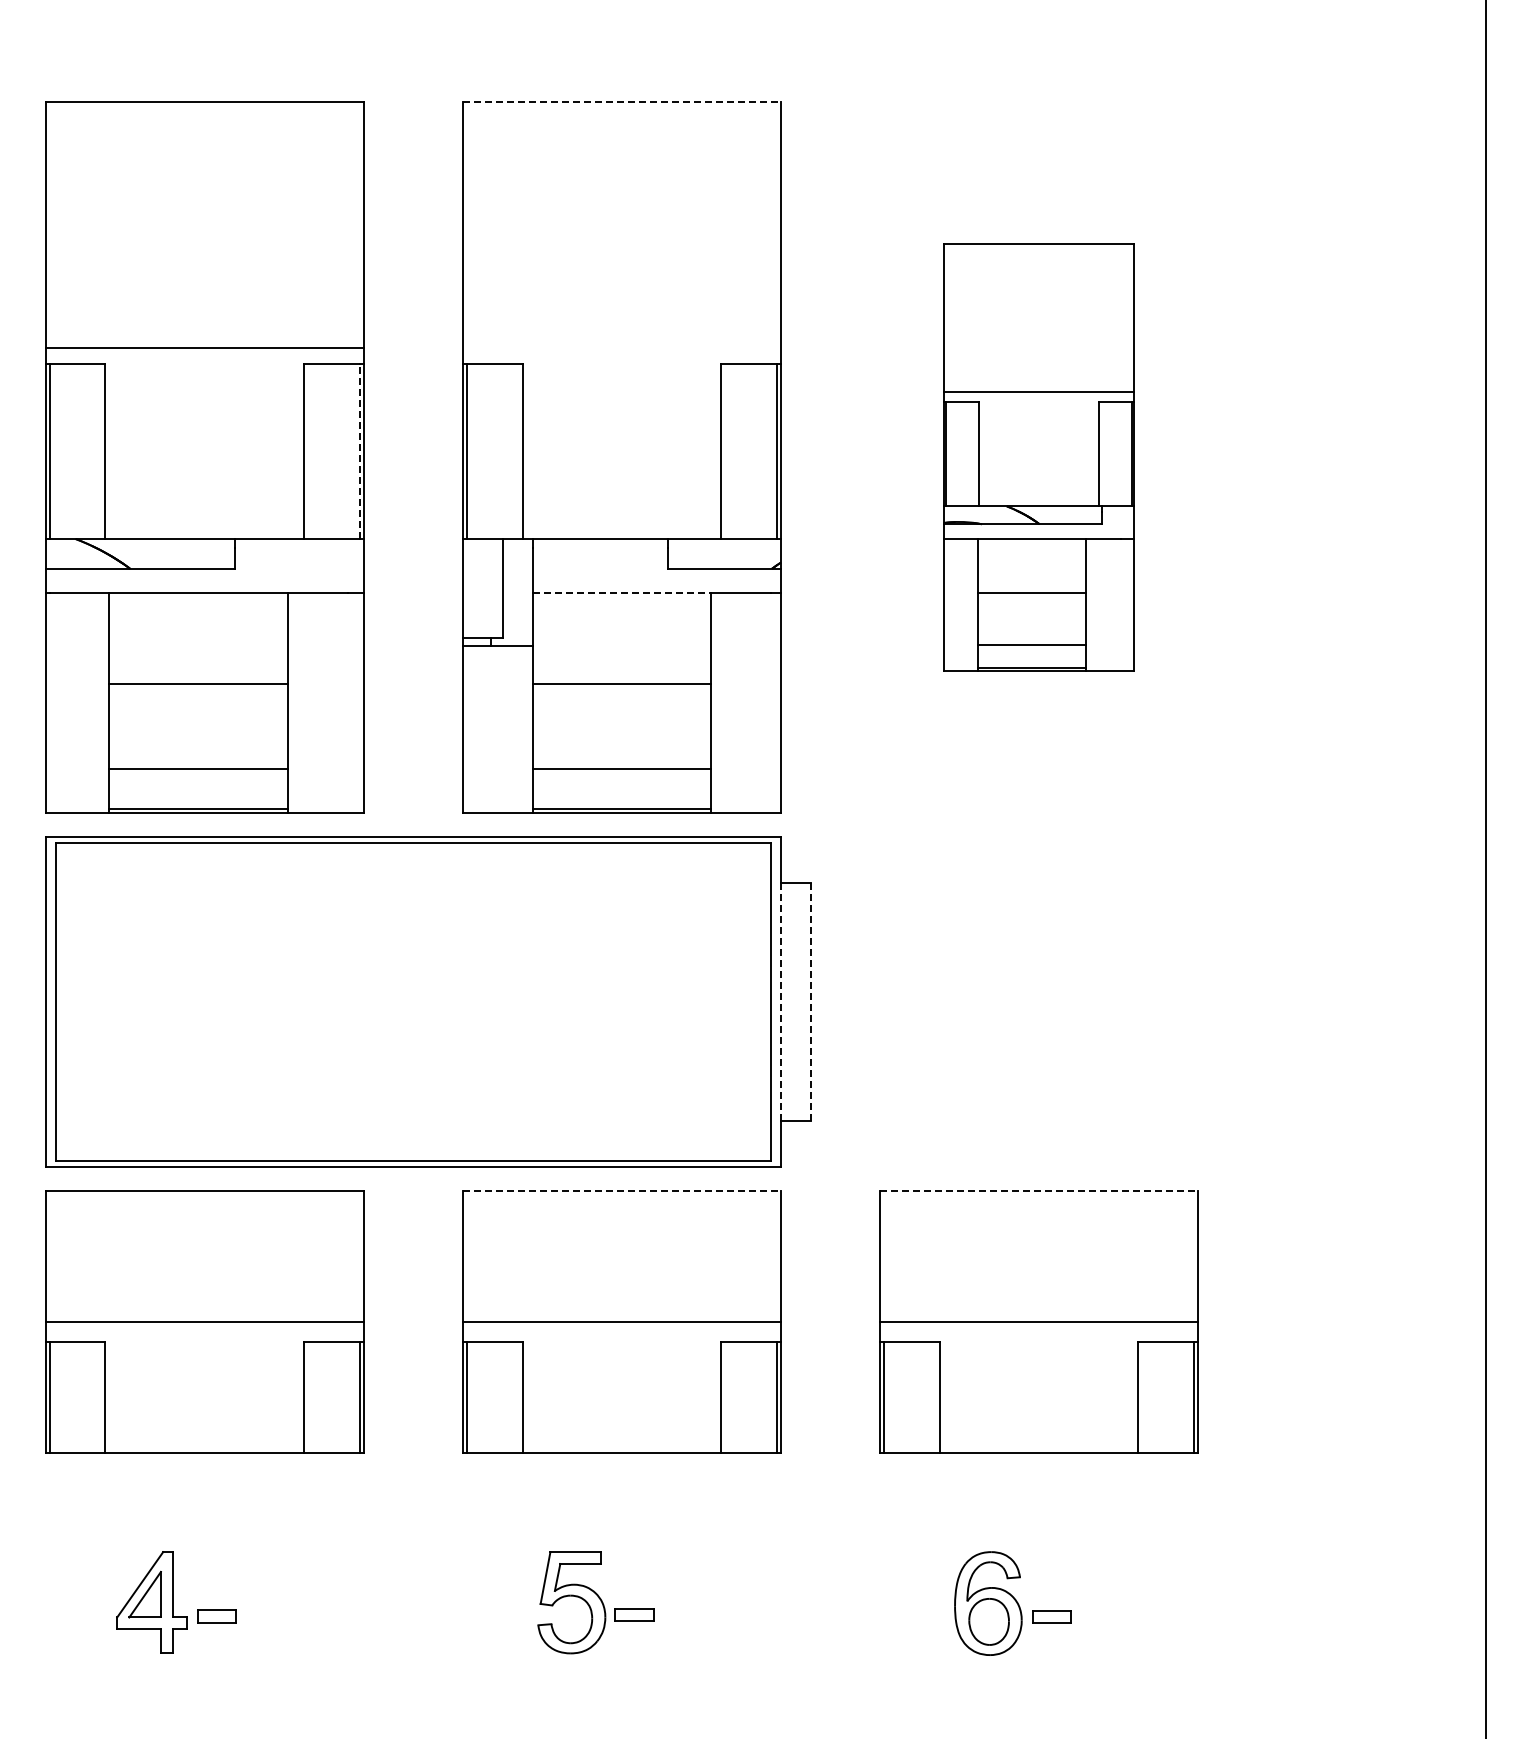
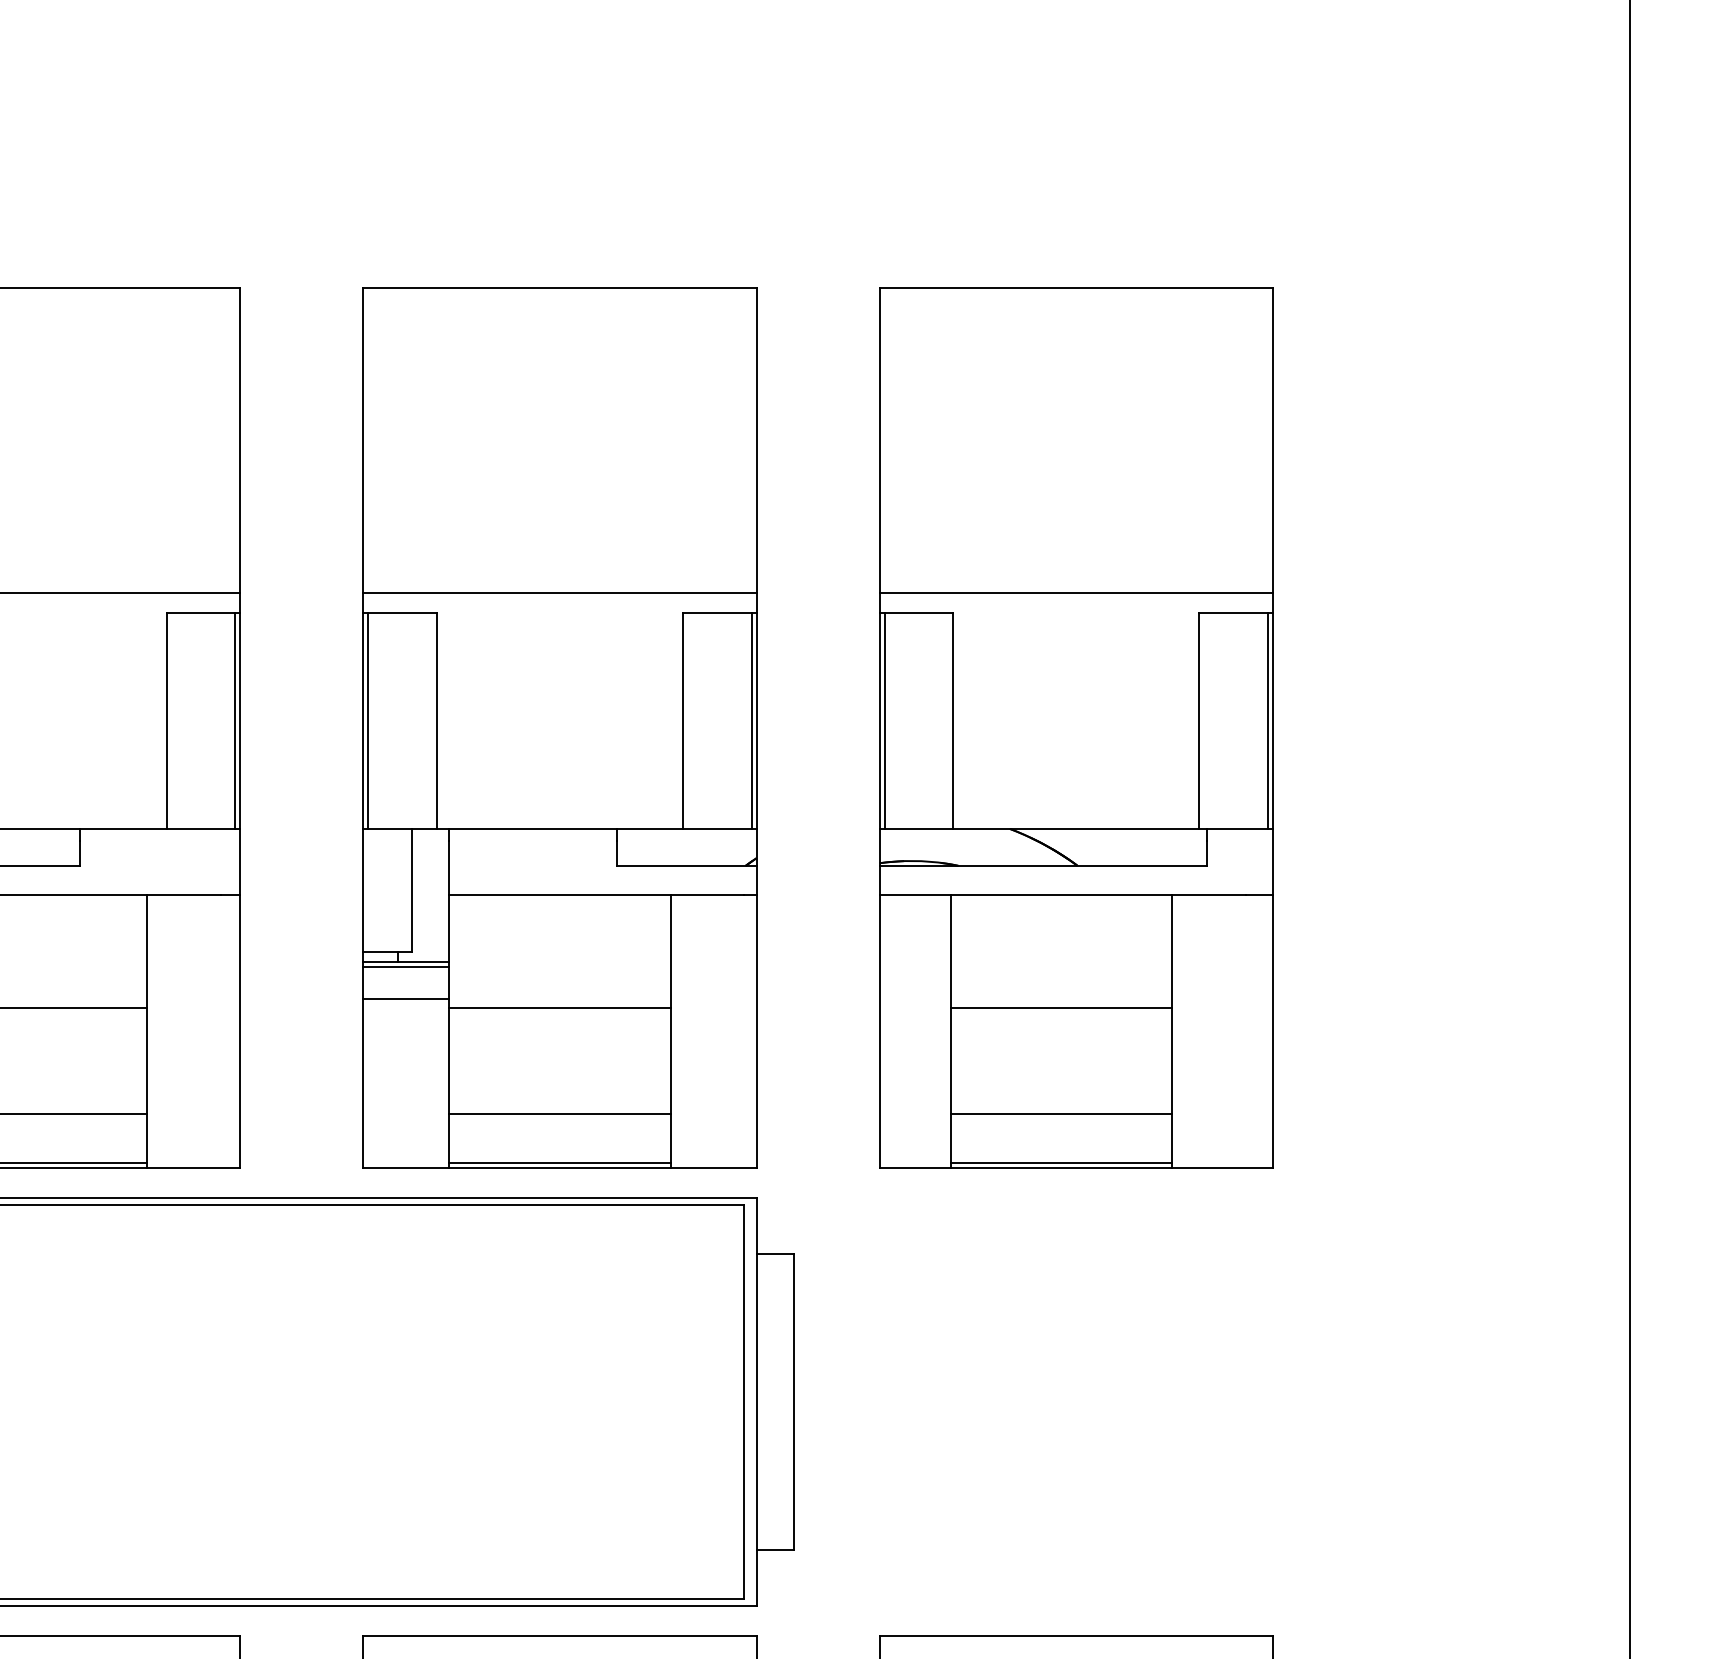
line: (621, 101) -> (559, 287), dashed -> solid
line: (621, 348) -> (559, 593), added
line: (359, 451) -> (235, 720), dashed -> solid
part: (1038, 457) -> (1075, 728), size x1.67
line: (622, 592) -> (560, 895), dashed -> solid
line: (497, 650) -> (405, 966), added
line: (497, 676) -> (405, 999), added
line: (780, 1001) -> (756, 1401), dashed -> solid
line: (810, 1002) -> (793, 1402), dashed -> solid
line: (621, 1190) -> (559, 1635), dashed -> solid
line: (1039, 1190) -> (1076, 1635), dashed -> solid

